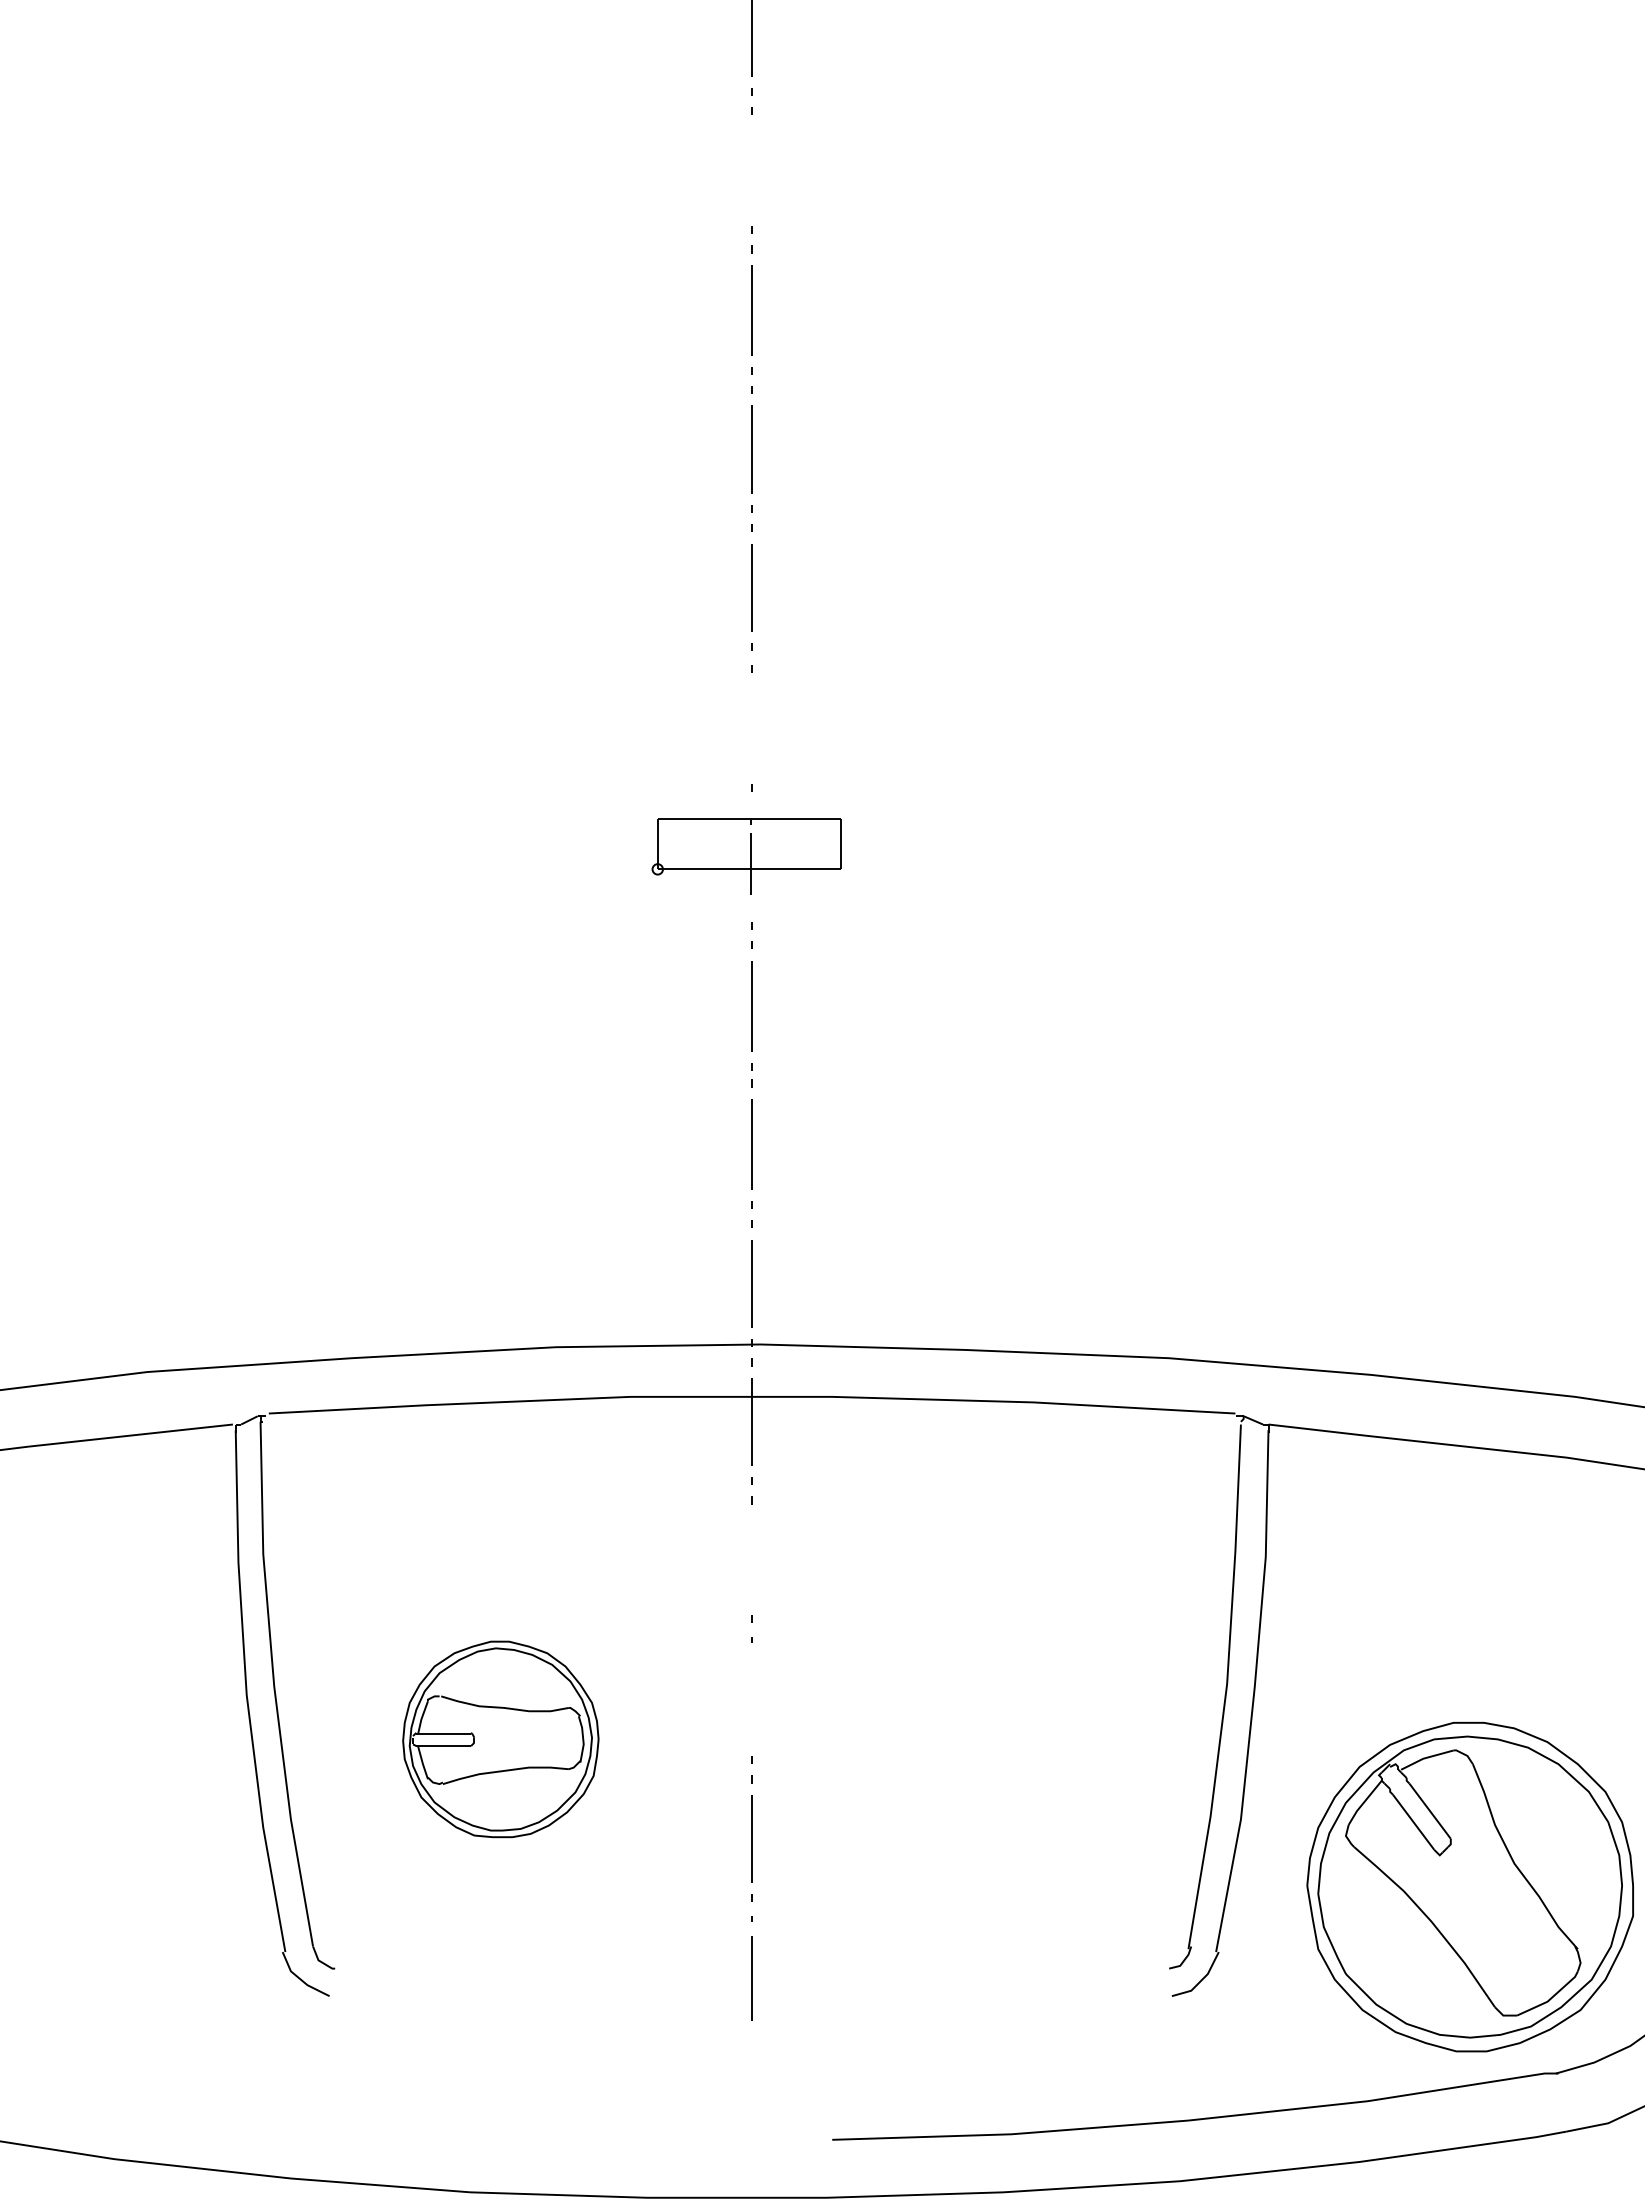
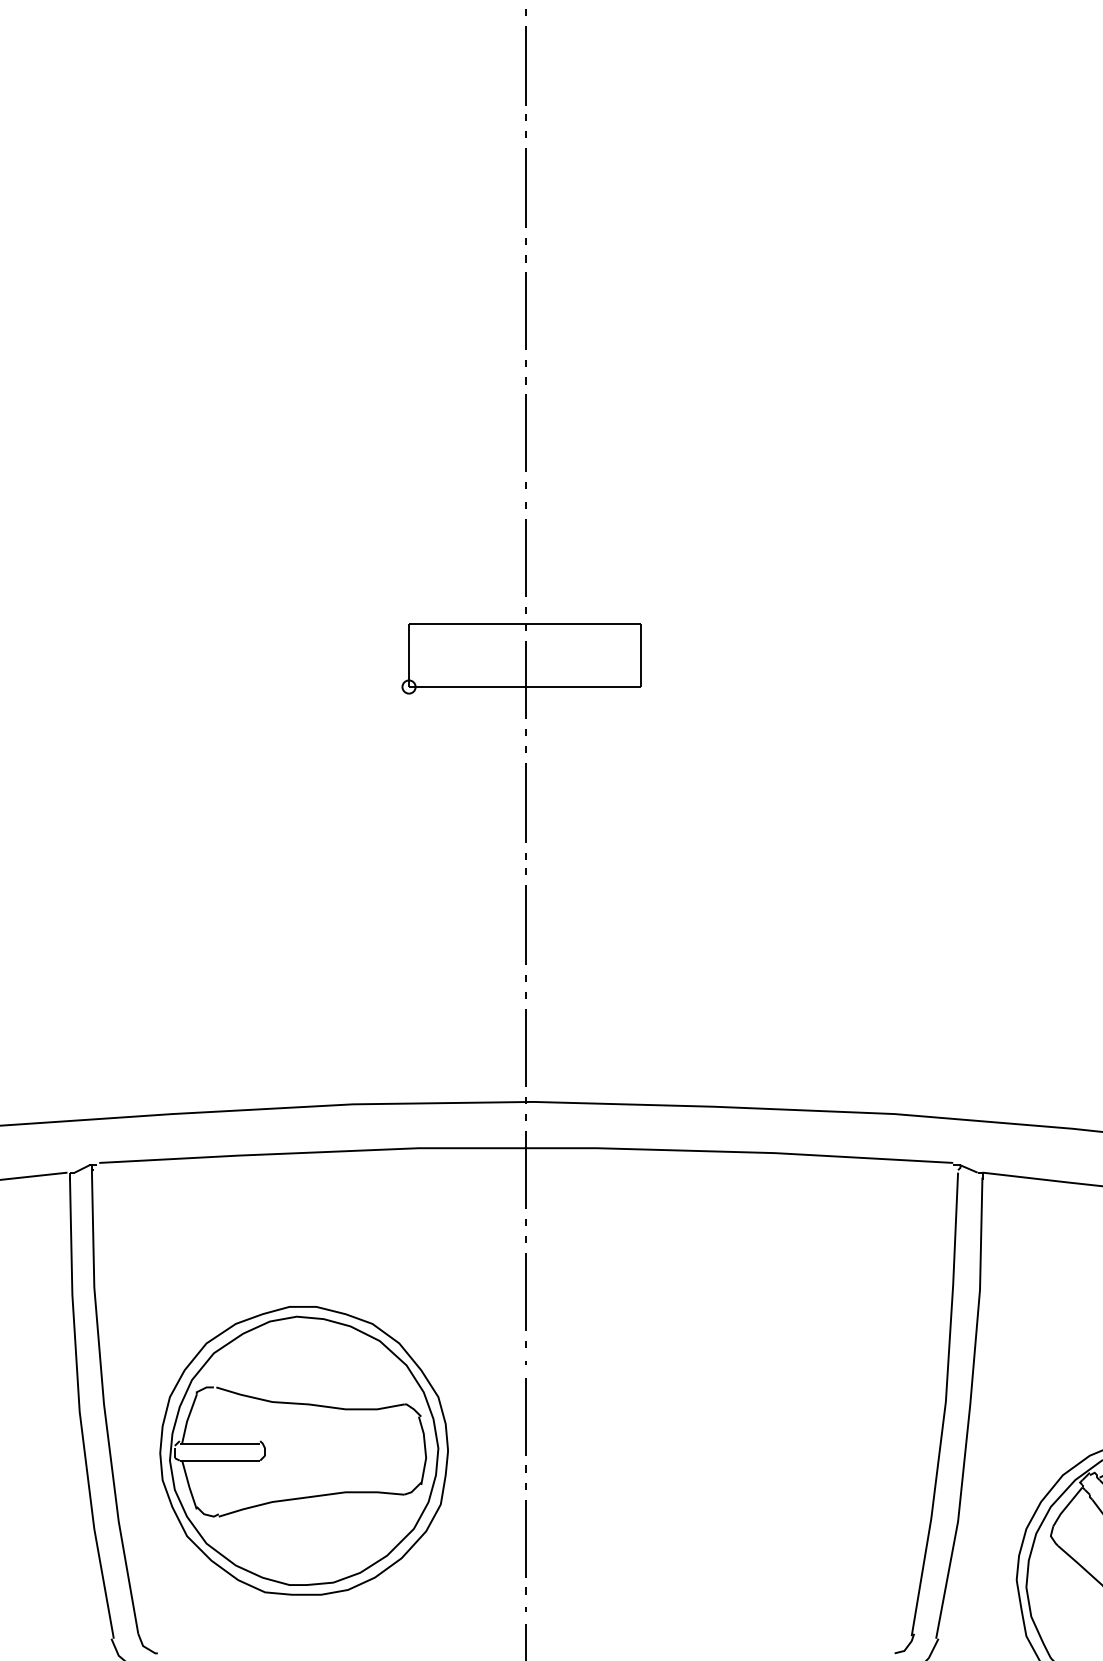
line: (751, 171) -> (525, 65), added
line: (751, 728) -> (525, 557), added
part: (746, 856) -> (521, 670), size x1.43
line: (751, 1559) -> (525, 1291), added
line: (751, 1700) -> (525, 1416), added
part: (500, 1739) -> (303, 1450), size x1.67

